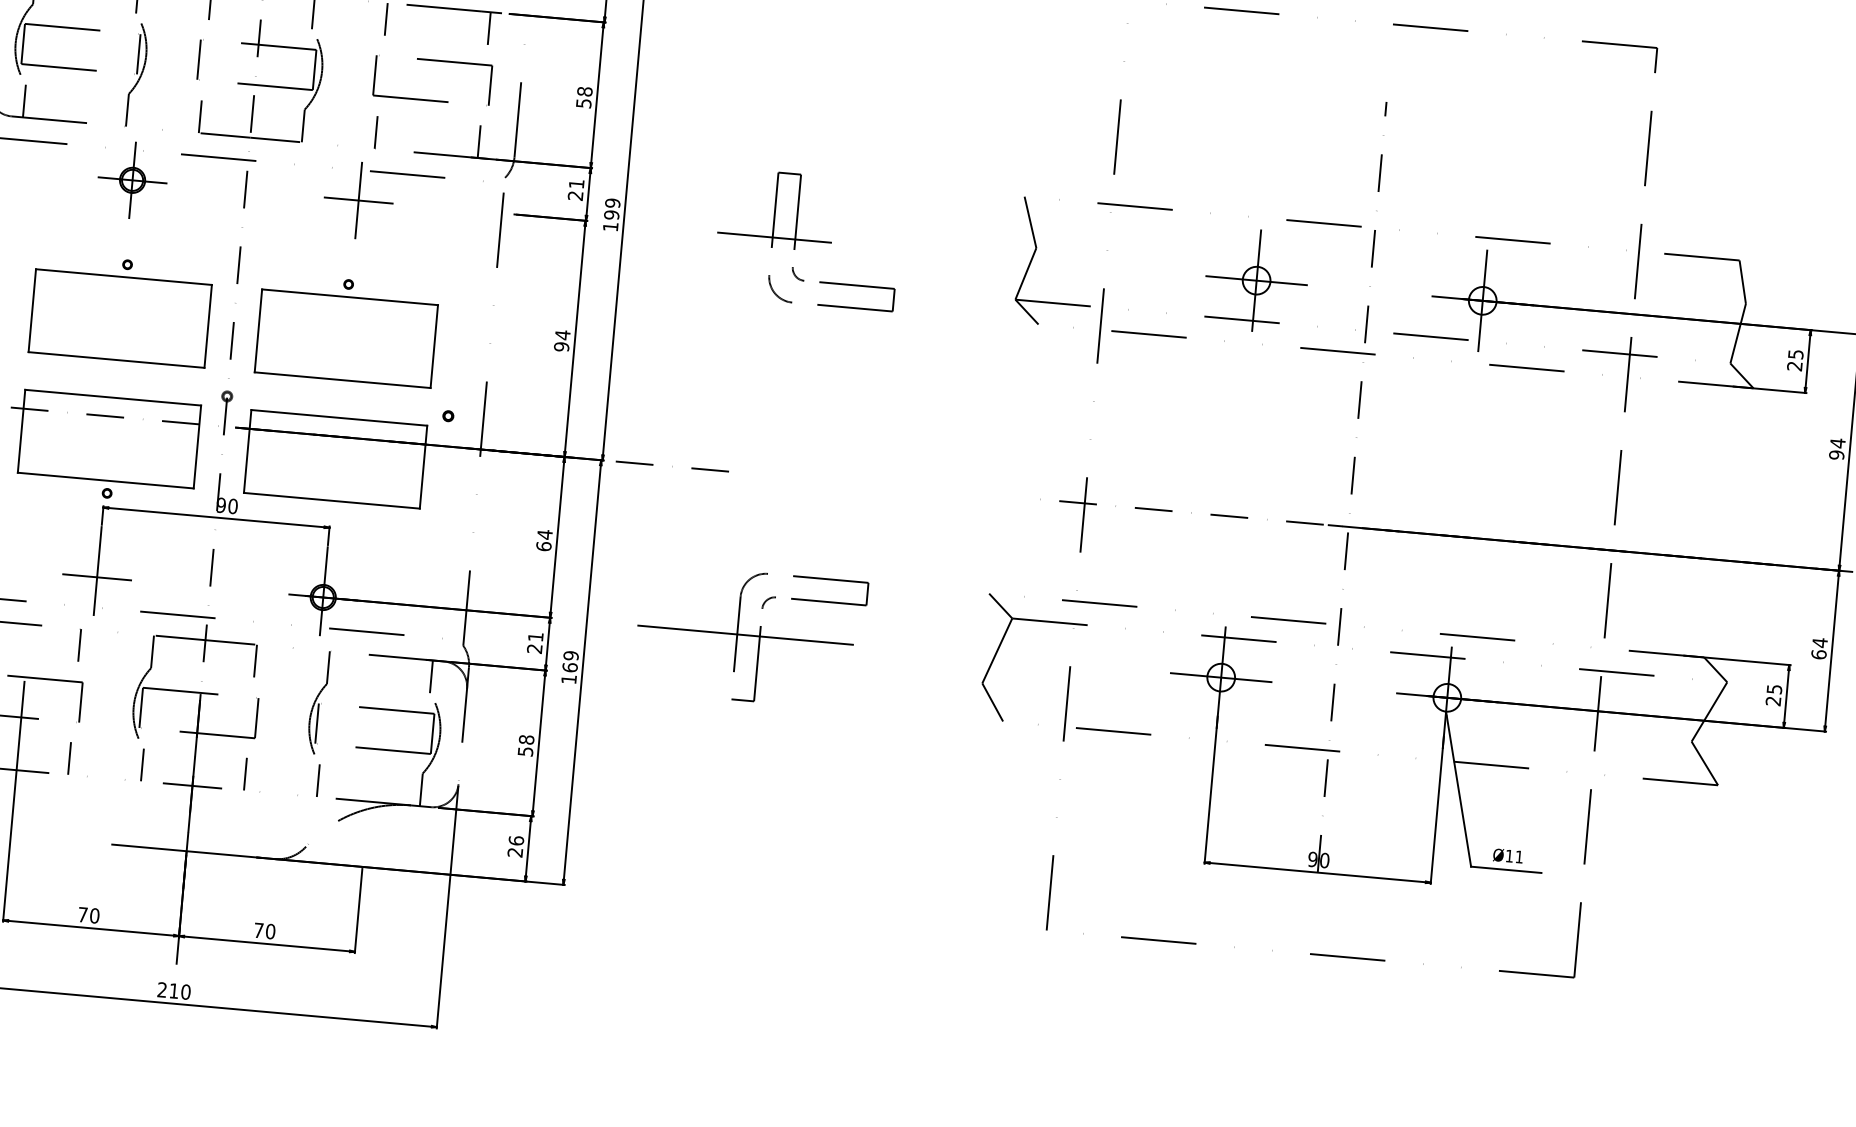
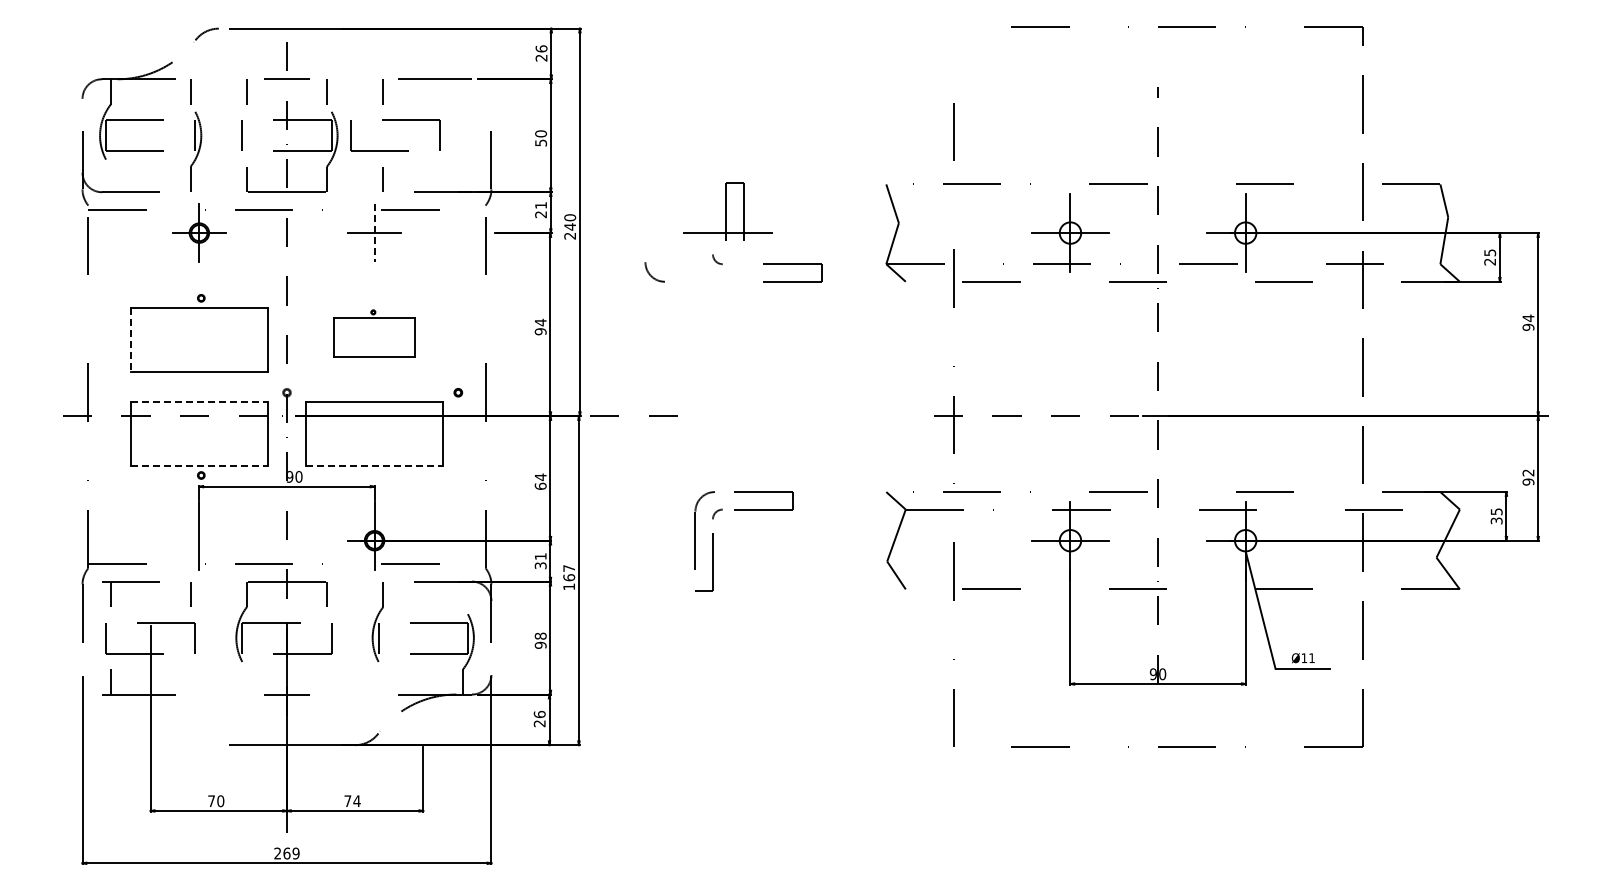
line: (489, 28) -> (463, 91), removed
part: (434, 60) -> (395, 120), moved
text: (584, 91) -> (540, 133), 58 -> 50
line: (24, 100) -> (110, 179), removed
line: (479, 141) -> (463, 179), removed
line: (358, 201) -> (374, 233), solid -> dashed
part: (776, 209) -> (727, 211), moved
text: (612, 214) -> (570, 226), 199 -> 240
part: (856, 285) -> (792, 264), moved
arc: (775, 291) -> (651, 274), moved
line: (32, 311) -> (131, 340), solid -> dashed
part: (347, 330) -> (374, 333), size x0.6
line: (113, 397) -> (199, 401), solid -> dashed
line: (105, 480) -> (199, 465), solid -> dashed
line: (333, 500) -> (375, 465), solid -> dashed
line: (97, 577) -> (199, 540), removed
line: (745, 634) -> (701, 540), removed
text: (534, 648) -> (540, 565), 21 -> 31
text: (1819, 648) -> (1528, 477), 64 -> 92
text: (571, 655) -> (569, 568), 169 -> 167
line: (431, 675) -> (463, 593), removed
text: (1773, 700) -> (1496, 520), 25 -> 35
text: (525, 750) -> (540, 644), 58 -> 98
line: (69, 757) -> (190, 681), removed
line: (143, 764) -> (247, 681), removed
line: (244, 773) -> (326, 681), removed
line: (318, 780) -> (383, 681), removed
text: (269, 931) -> (356, 801), 70 -> 74
text: (180, 991) -> (291, 853), 210 -> 269

